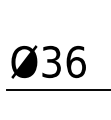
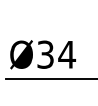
text: (76, 61) -> (67, 54), Ø36 -> Ø34

